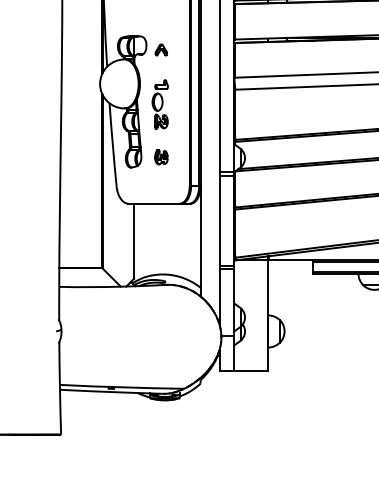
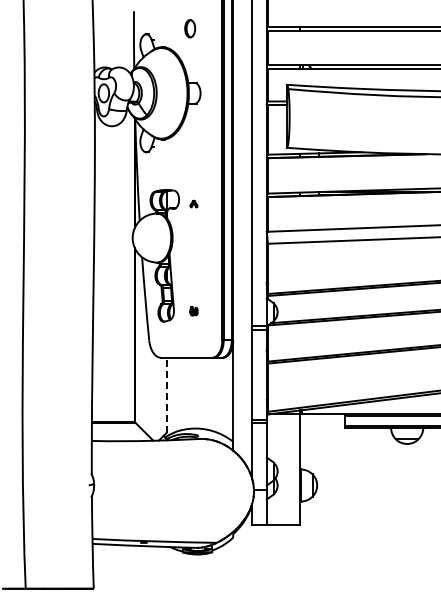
part: (160, 49) -> (193, 203), size x0.6
part: (159, 104) -> (192, 258), removed
part: (160, 157) -> (193, 311), size x0.6
line: (133, 241) -> (166, 395), solid -> dashed

